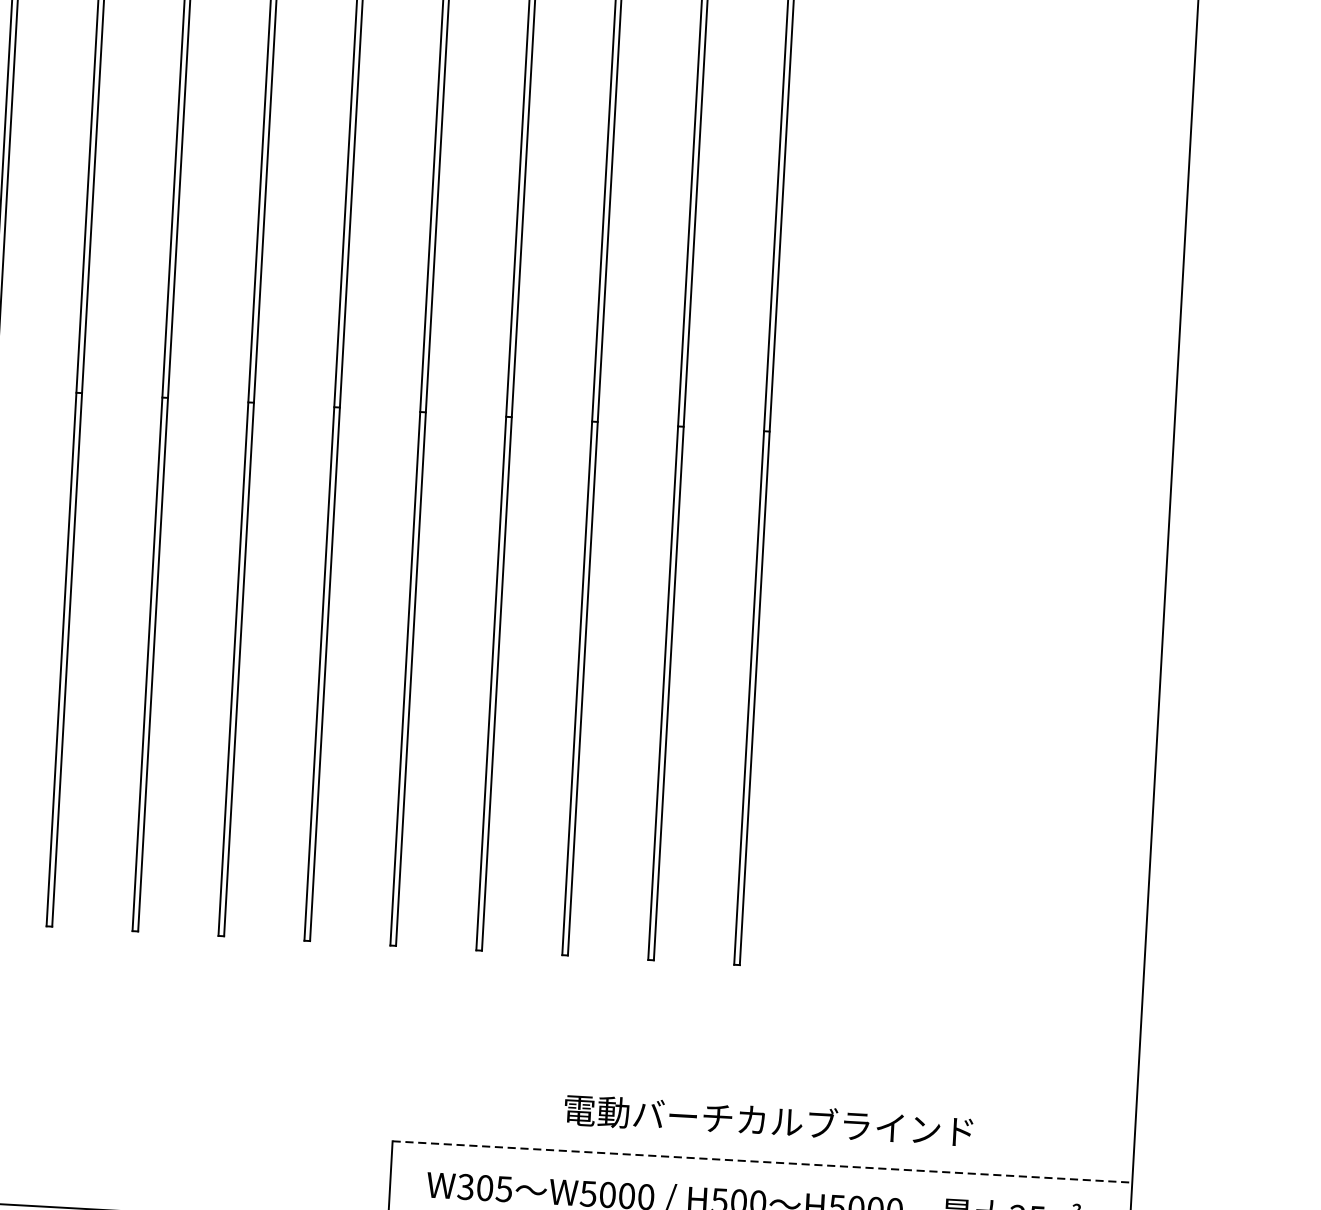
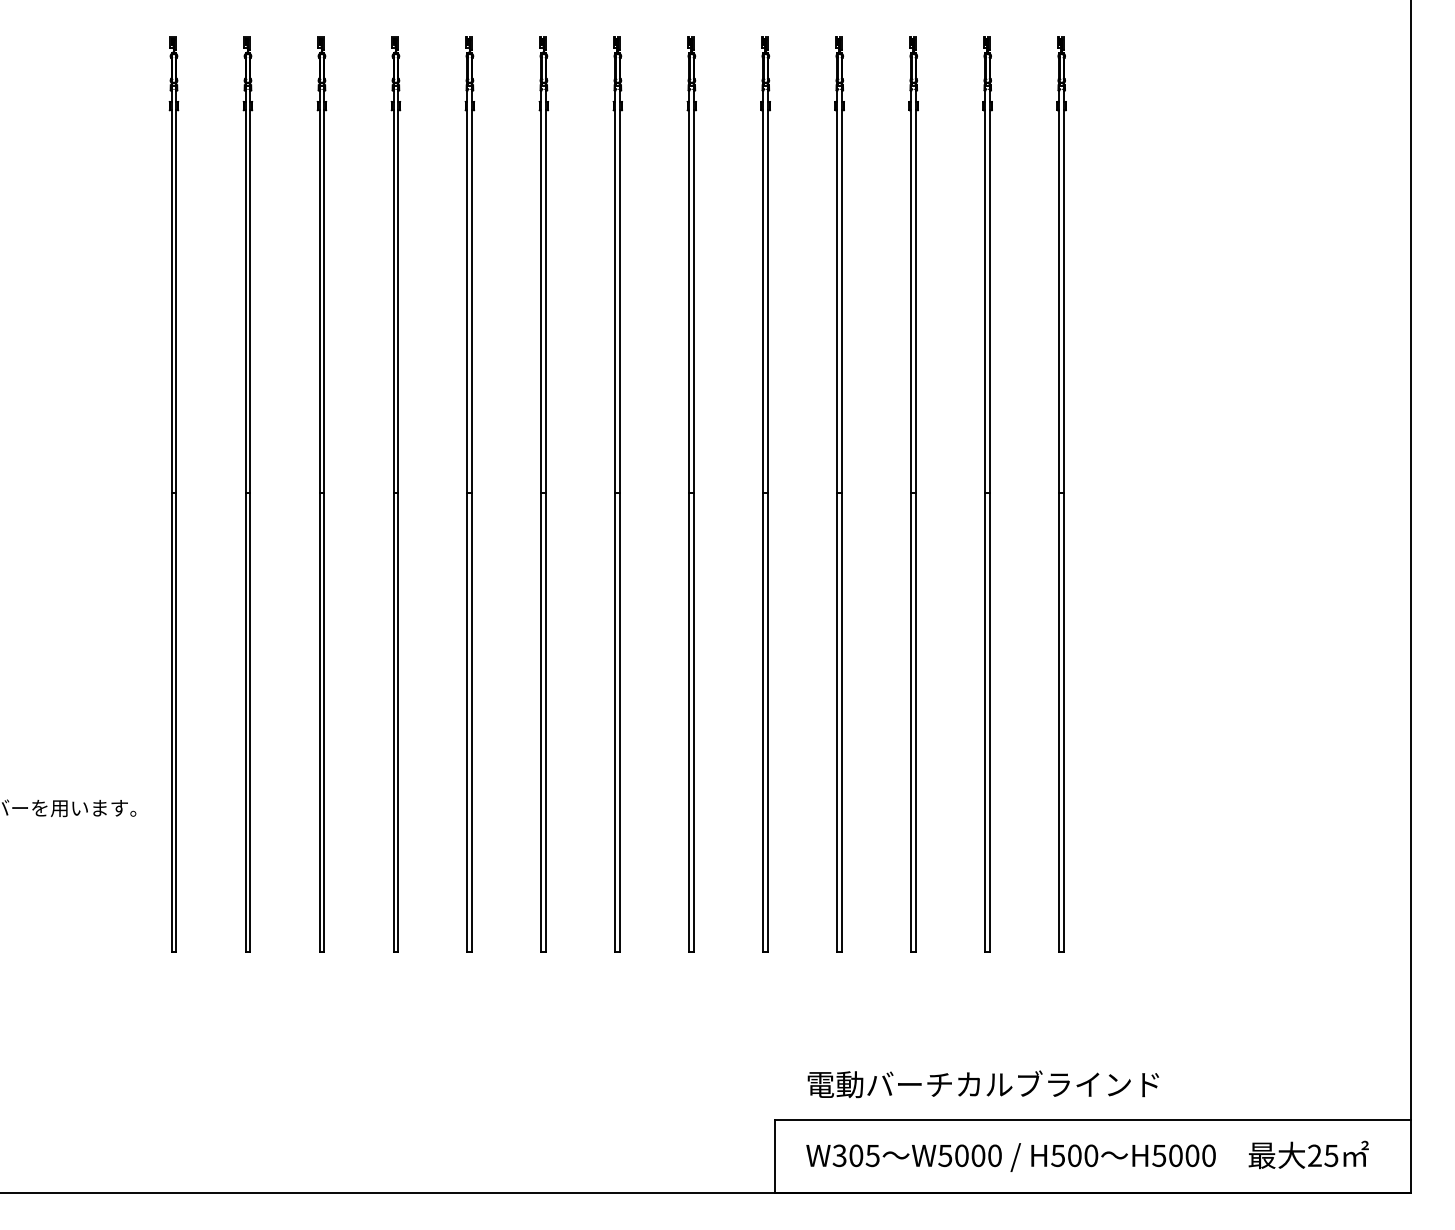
text: (767, 1120) -> (982, 1084), moved
line: (762, 1162) -> (1093, 1120), dashed -> solid

